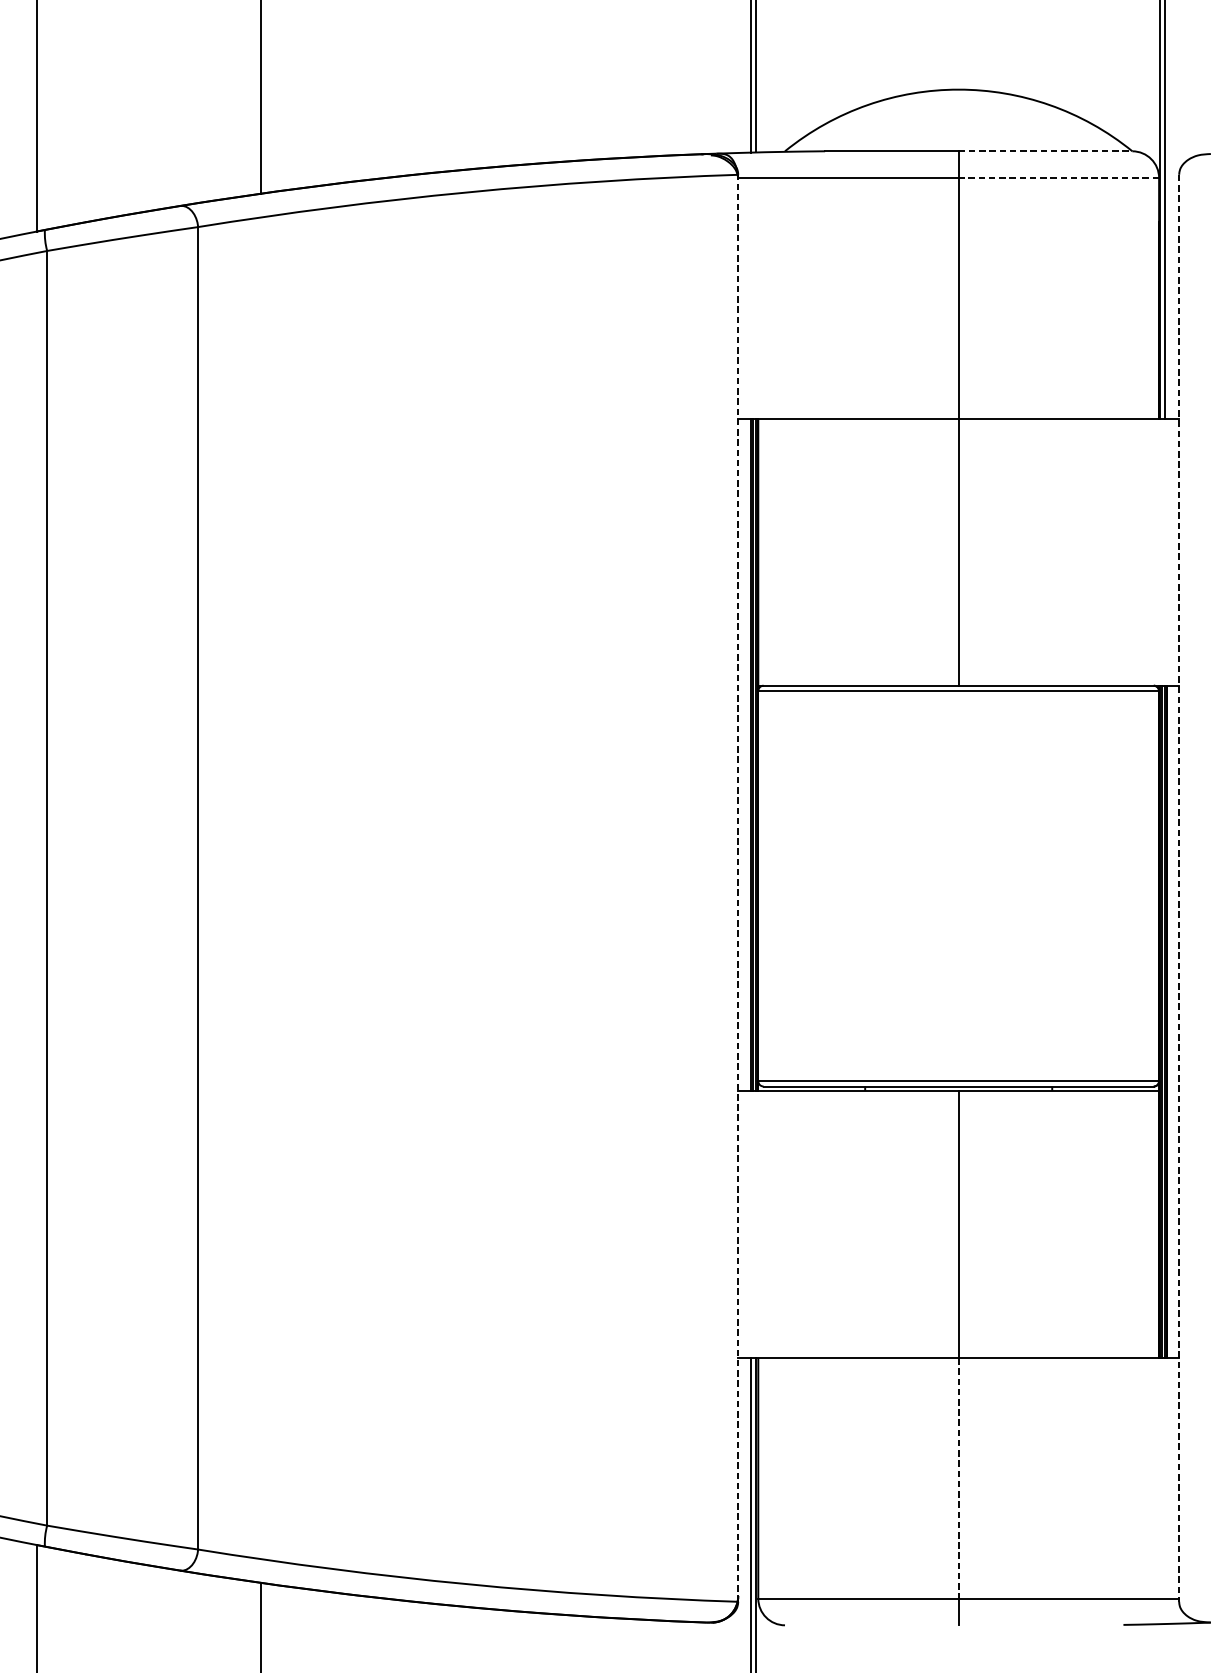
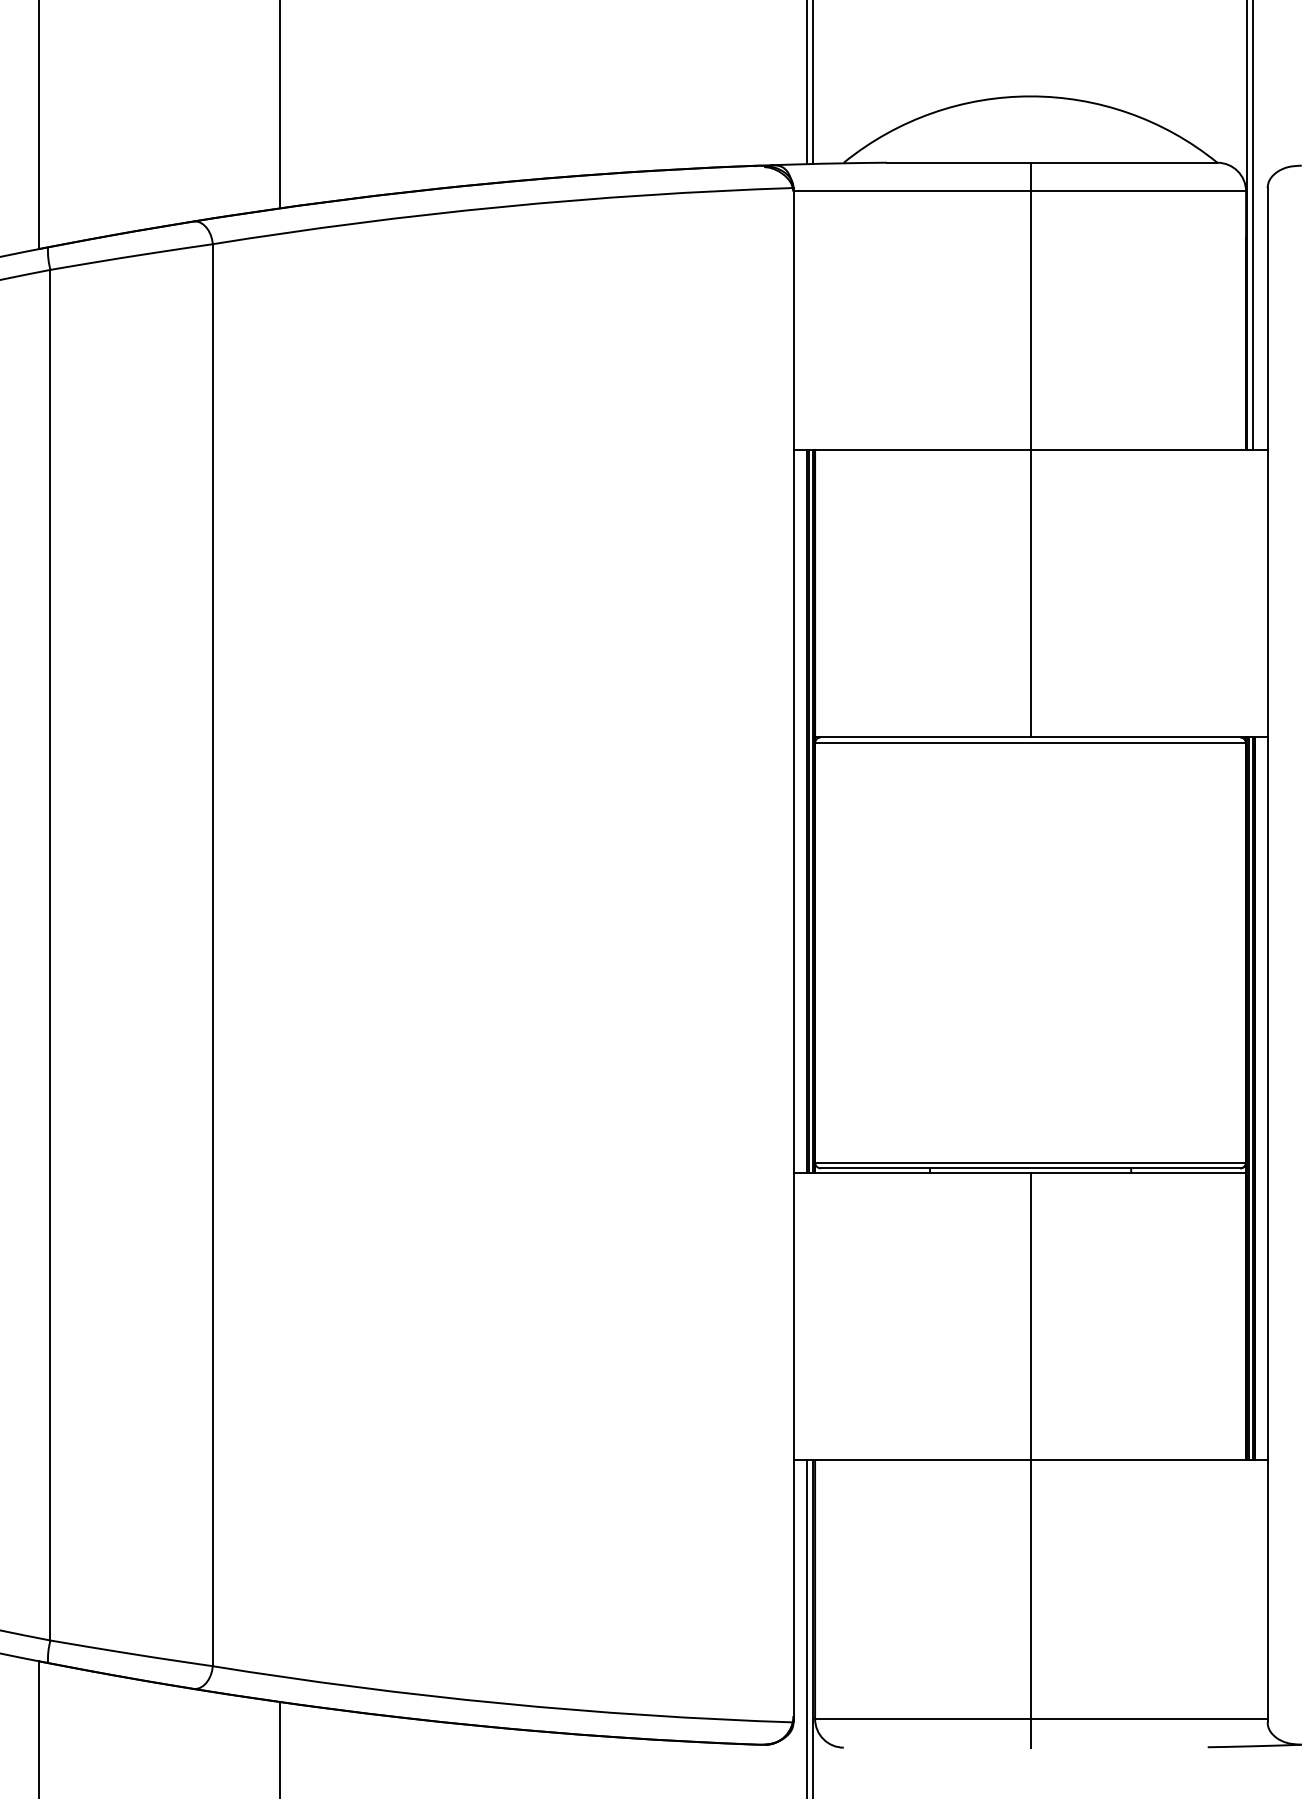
line: (1046, 151) -> (1124, 162), dashed -> solid
line: (1059, 178) -> (1138, 191), dashed -> solid
line: (738, 887) -> (793, 954), dashed -> solid
line: (1179, 888) -> (1267, 955), dashed -> solid
line: (958, 1479) -> (1030, 1590), dashed -> solid

